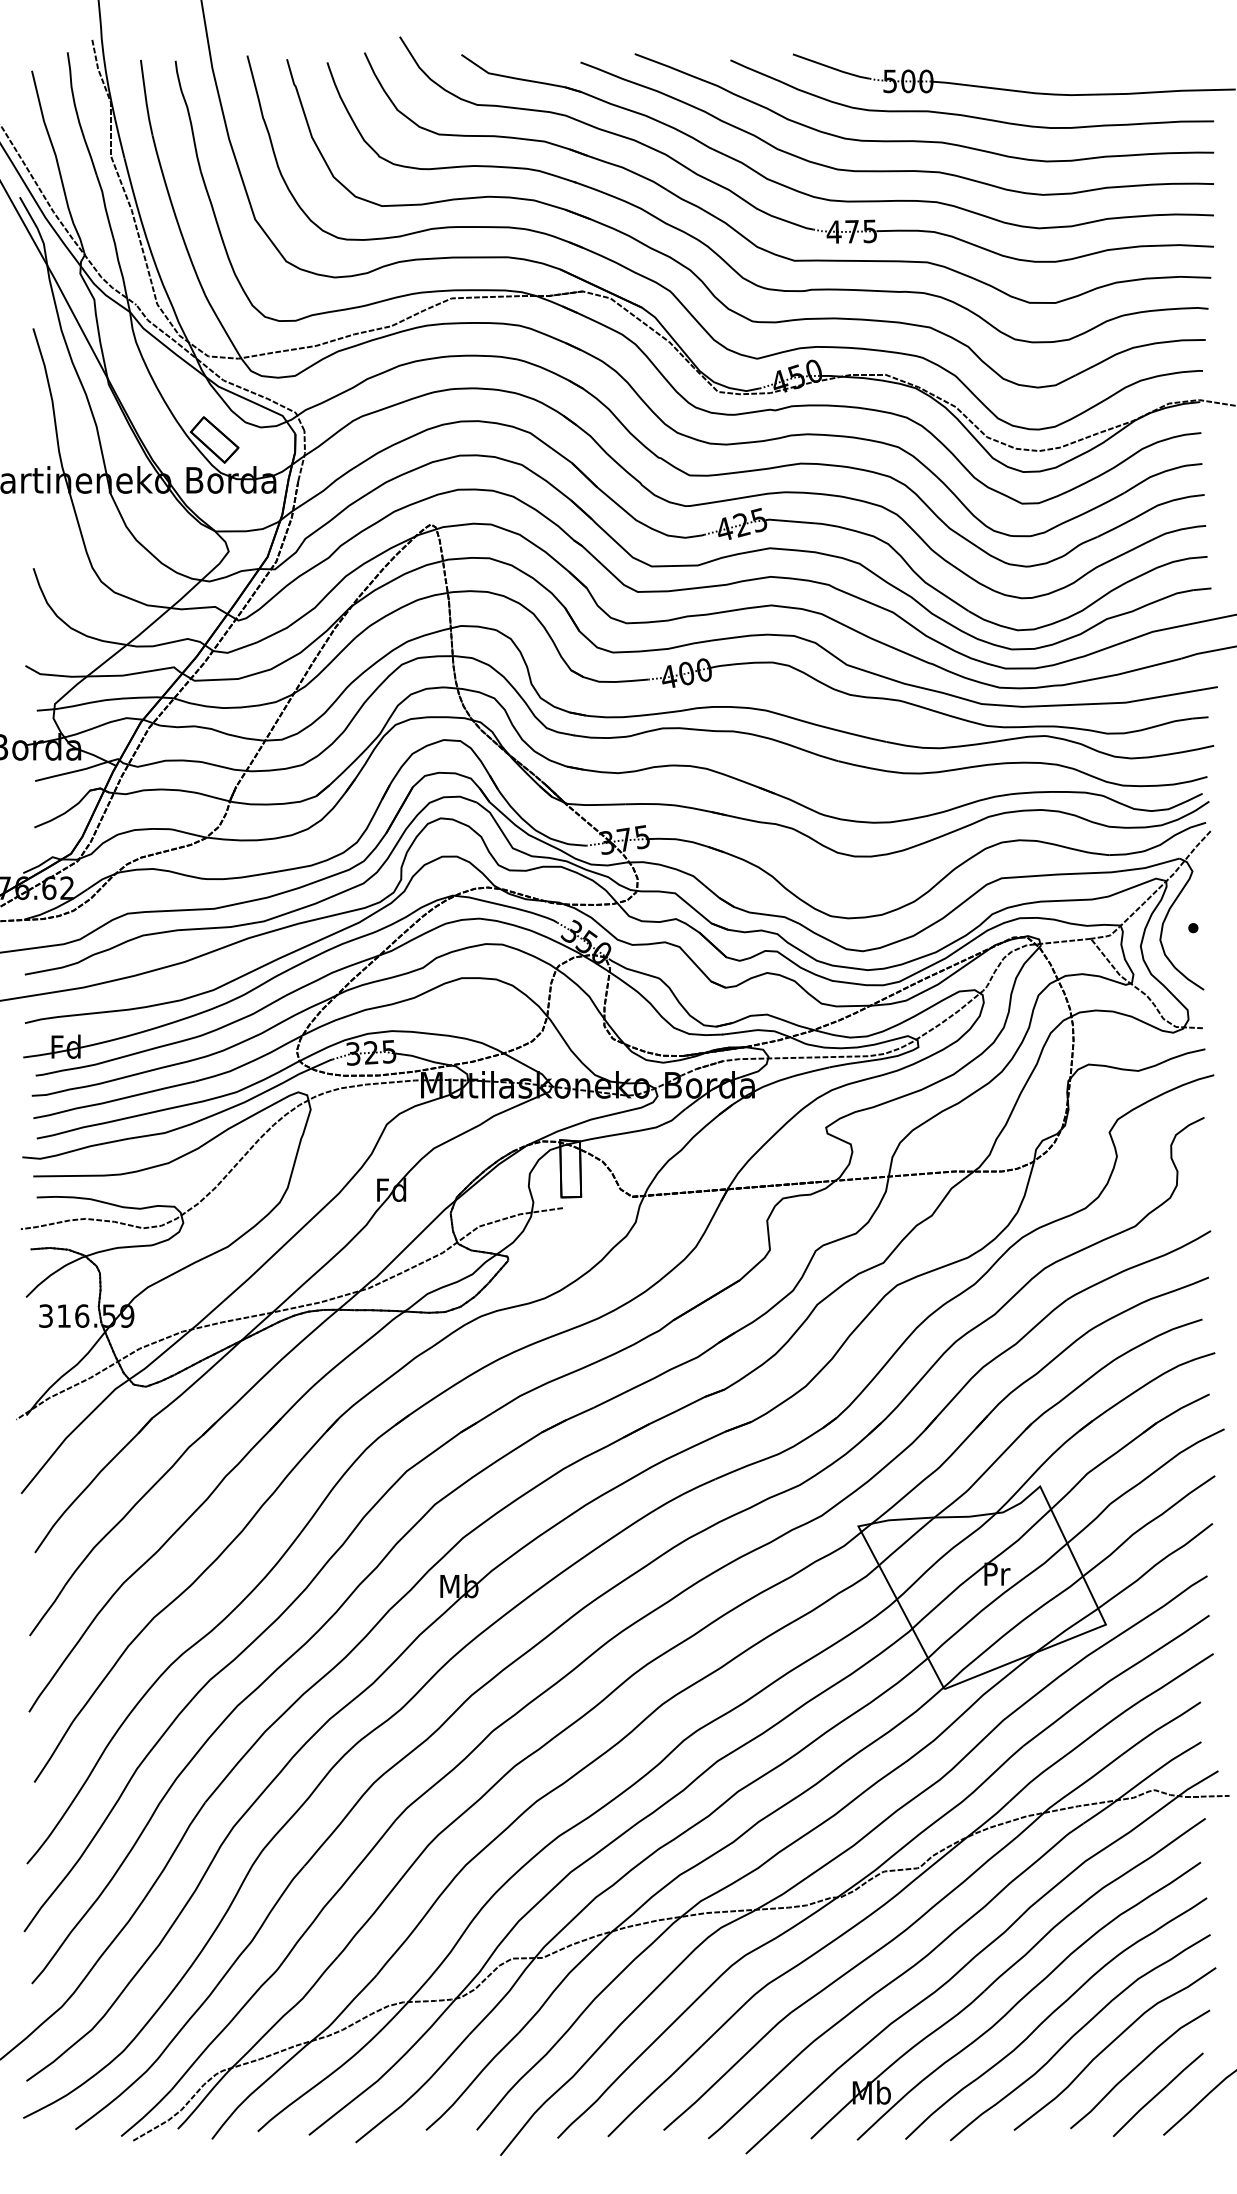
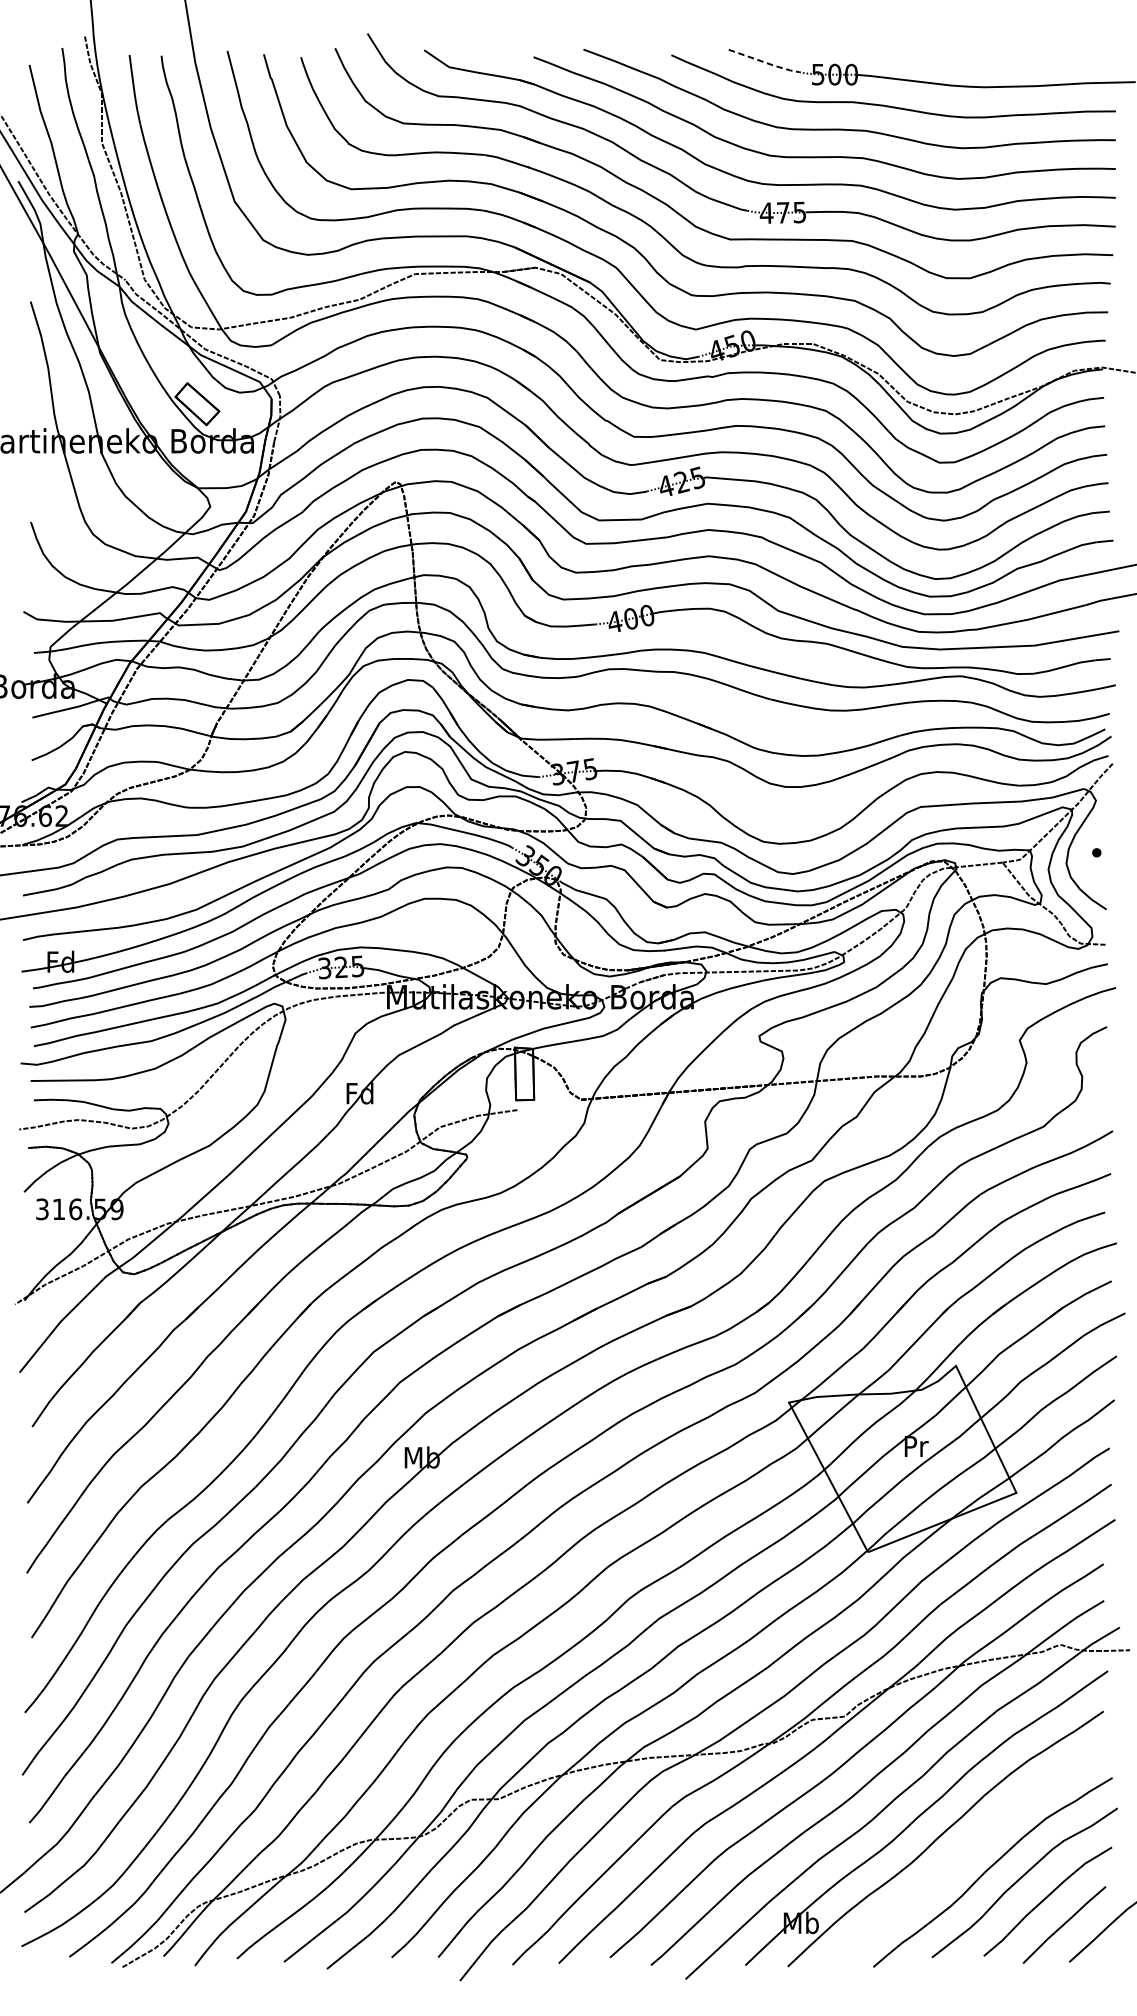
line: (831, 68) -> (764, 62), solid -> dashed
curve: (1052, 2014) -> (967, 1851), removed

